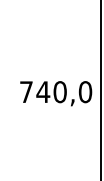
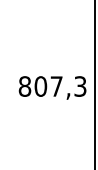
text: (55, 92) -> (52, 86), 740,0 -> 807,3

